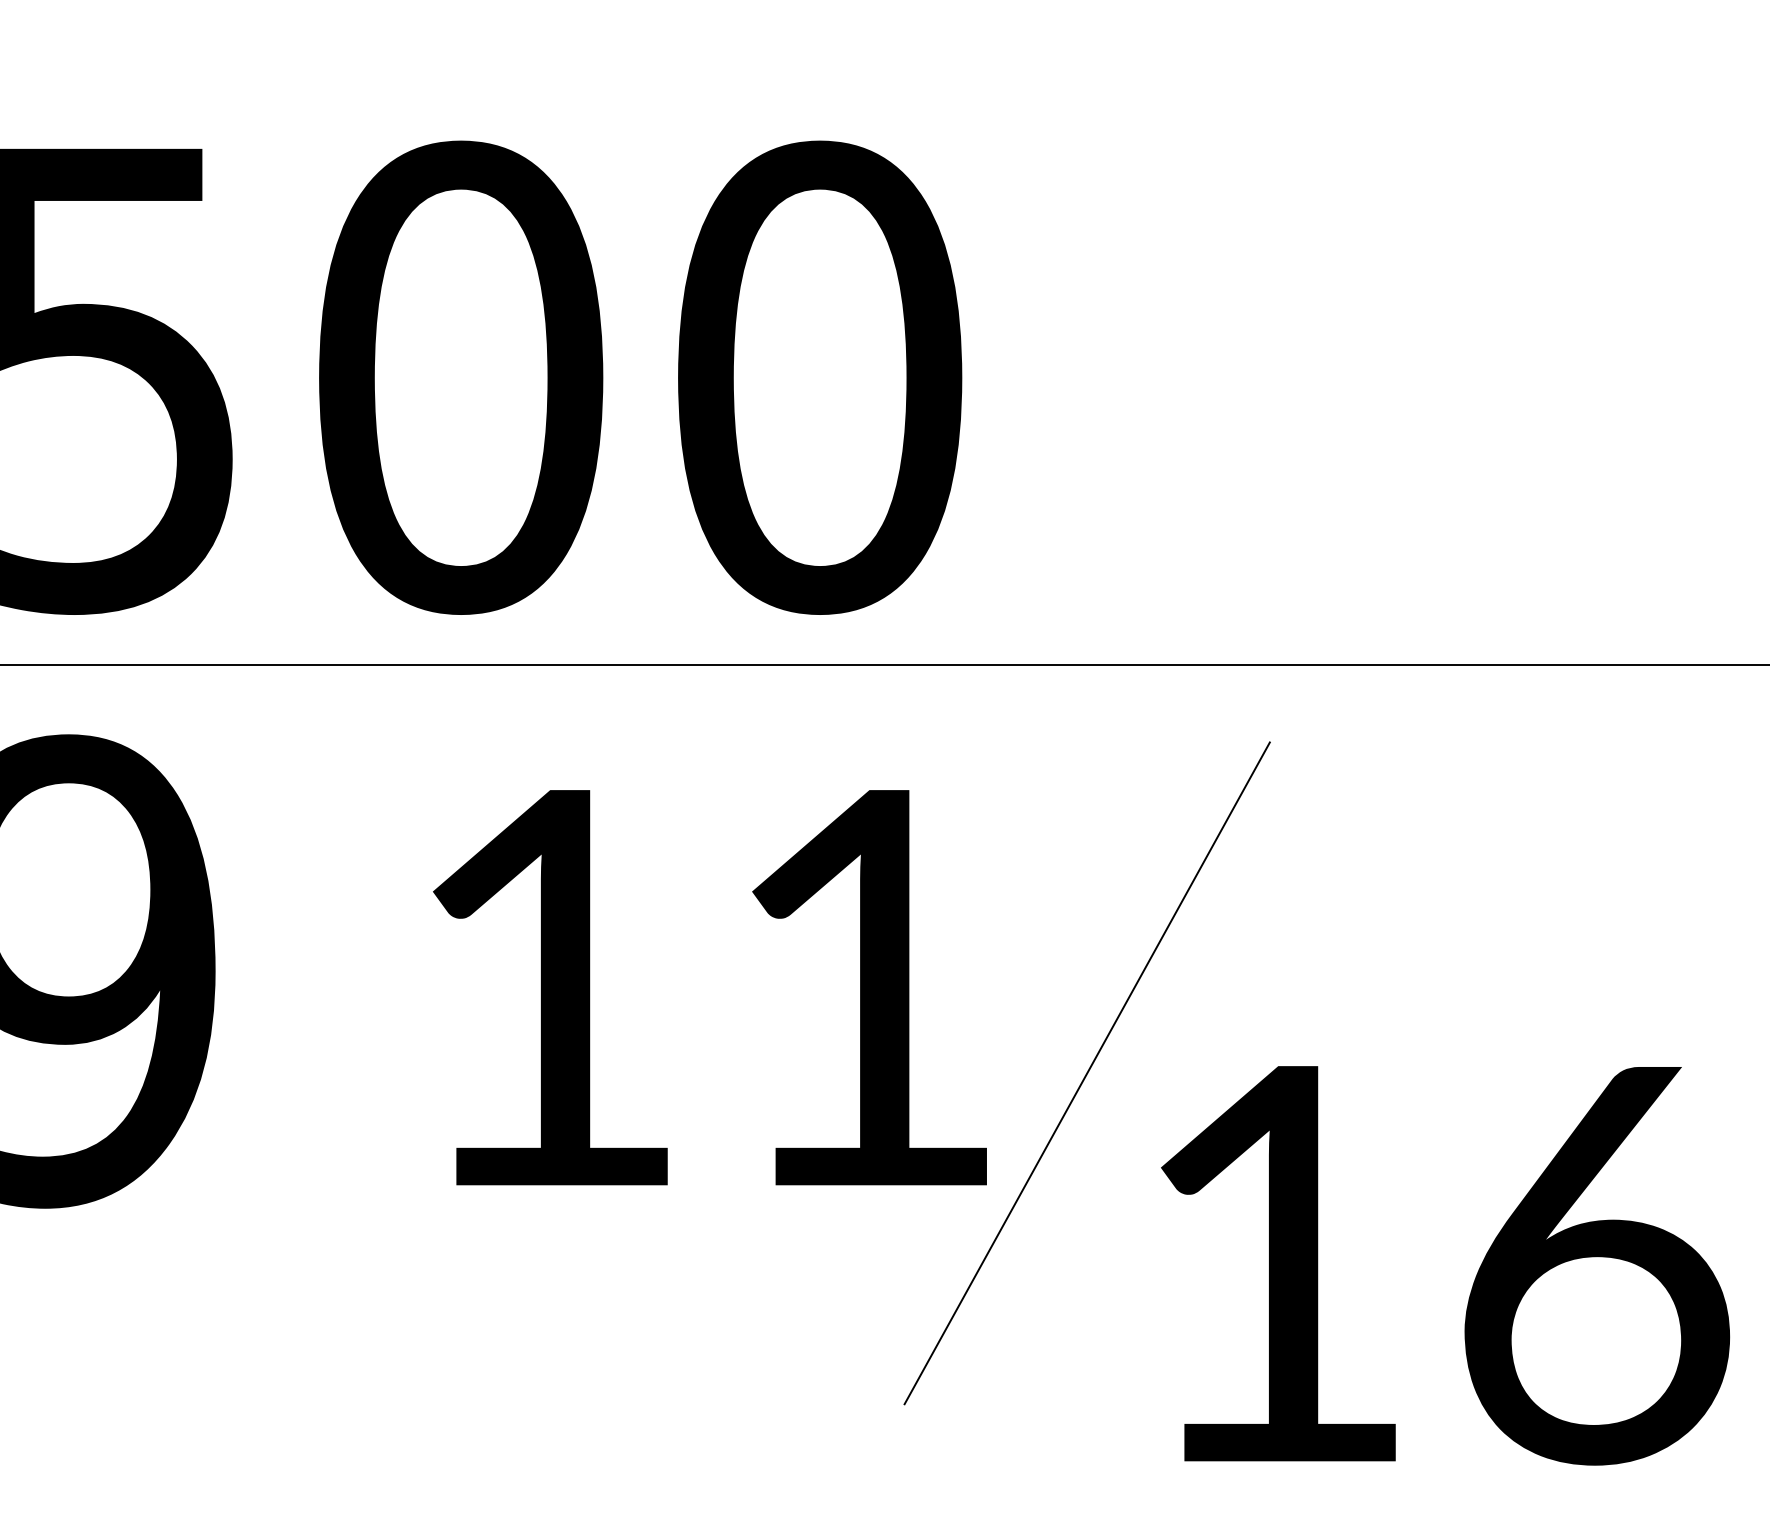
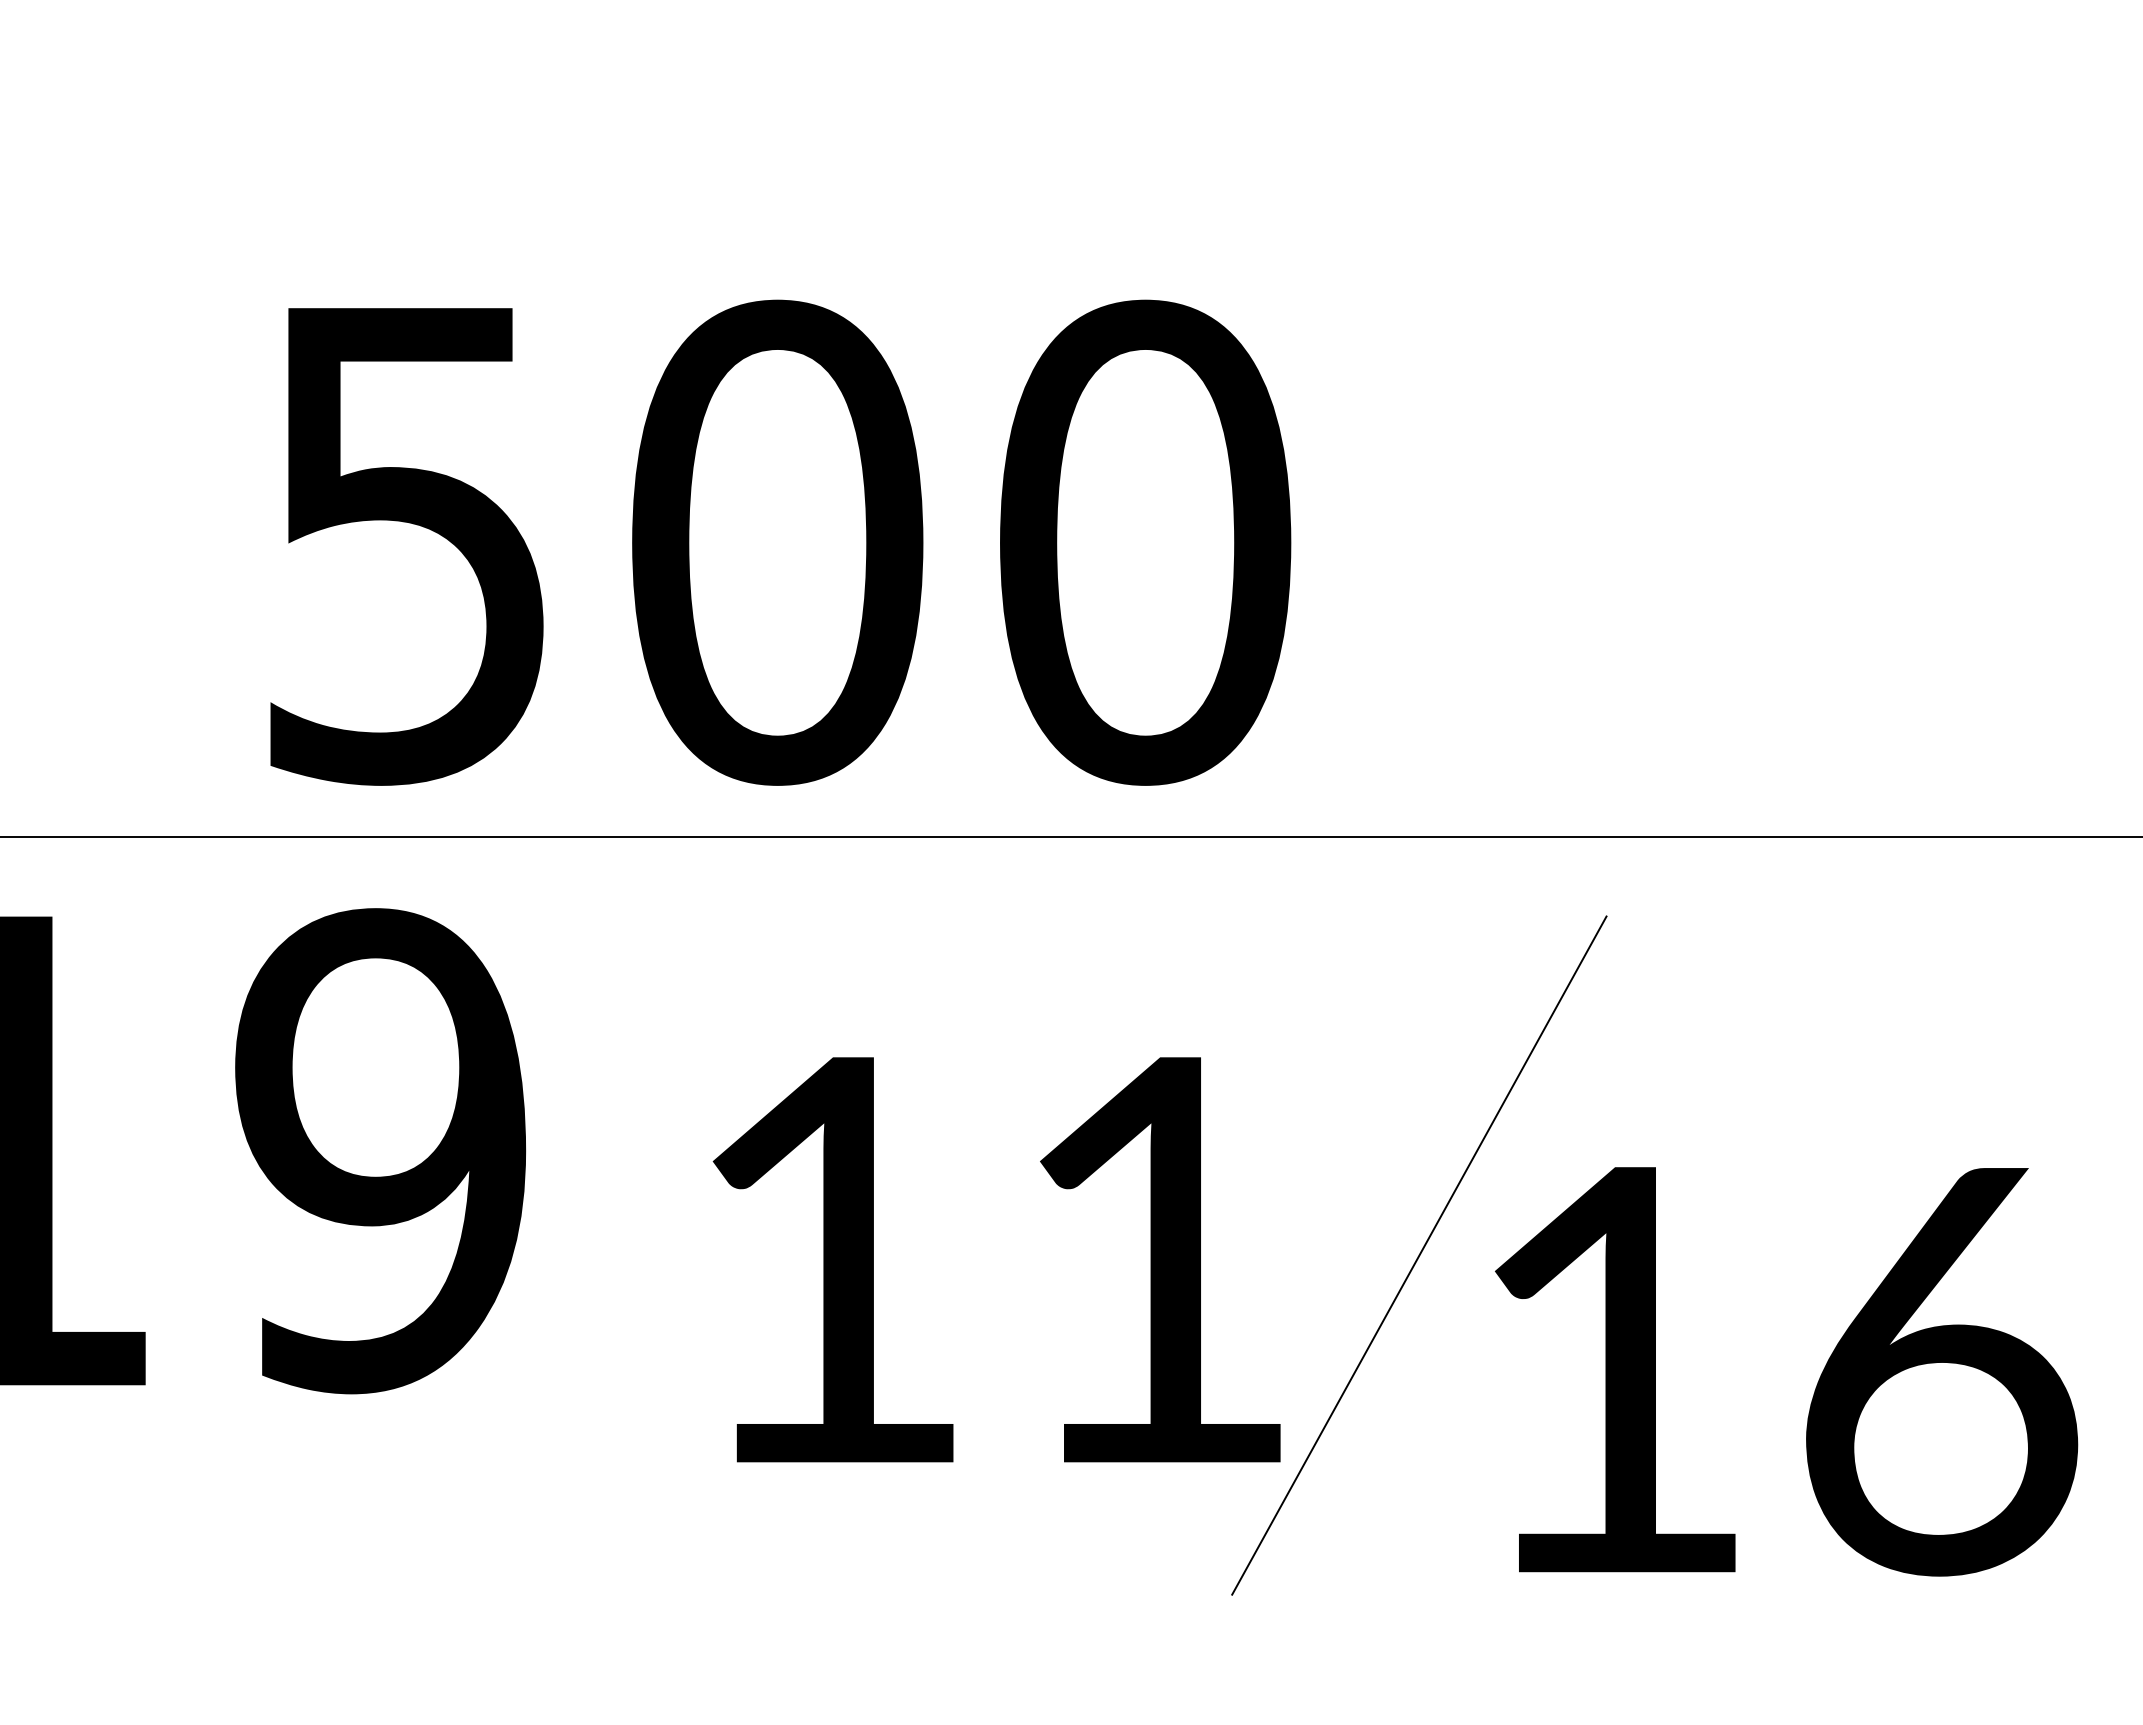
text: (709, 987) -> (996, 1259), moved
text: (1445, 1265) -> (1786, 1371), moved

